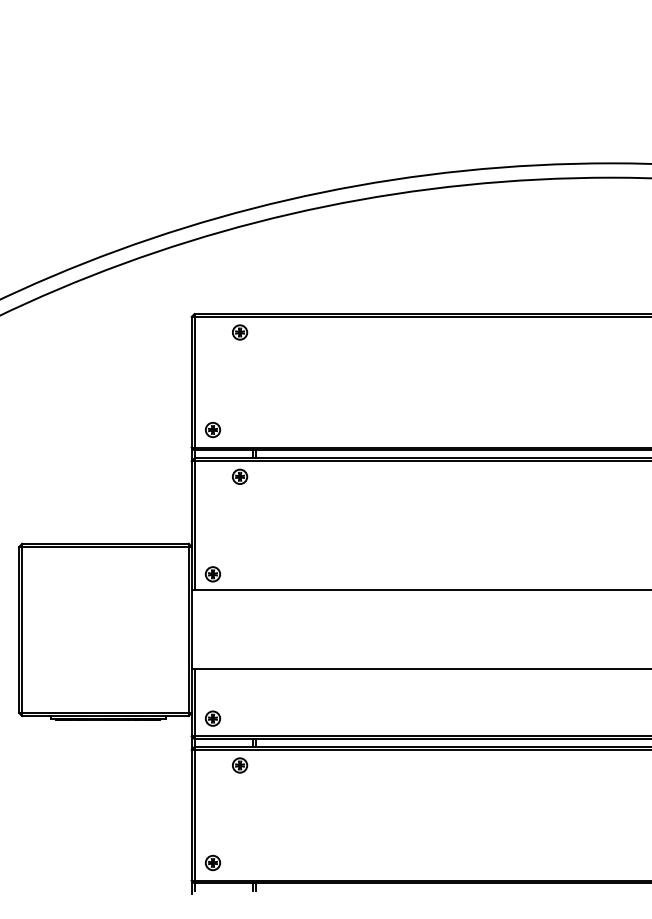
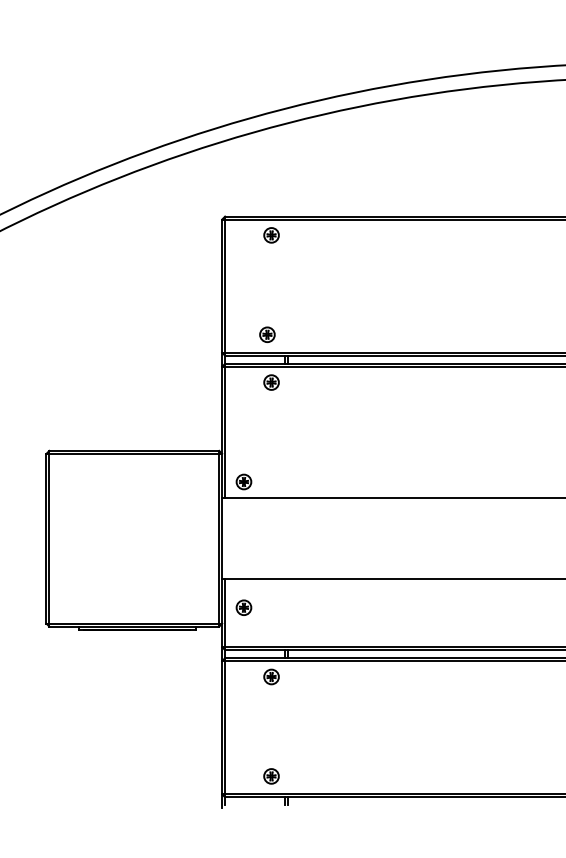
part: (212, 429) -> (266, 334), moved
part: (212, 718) -> (243, 607), moved
part: (212, 862) -> (271, 775), moved

